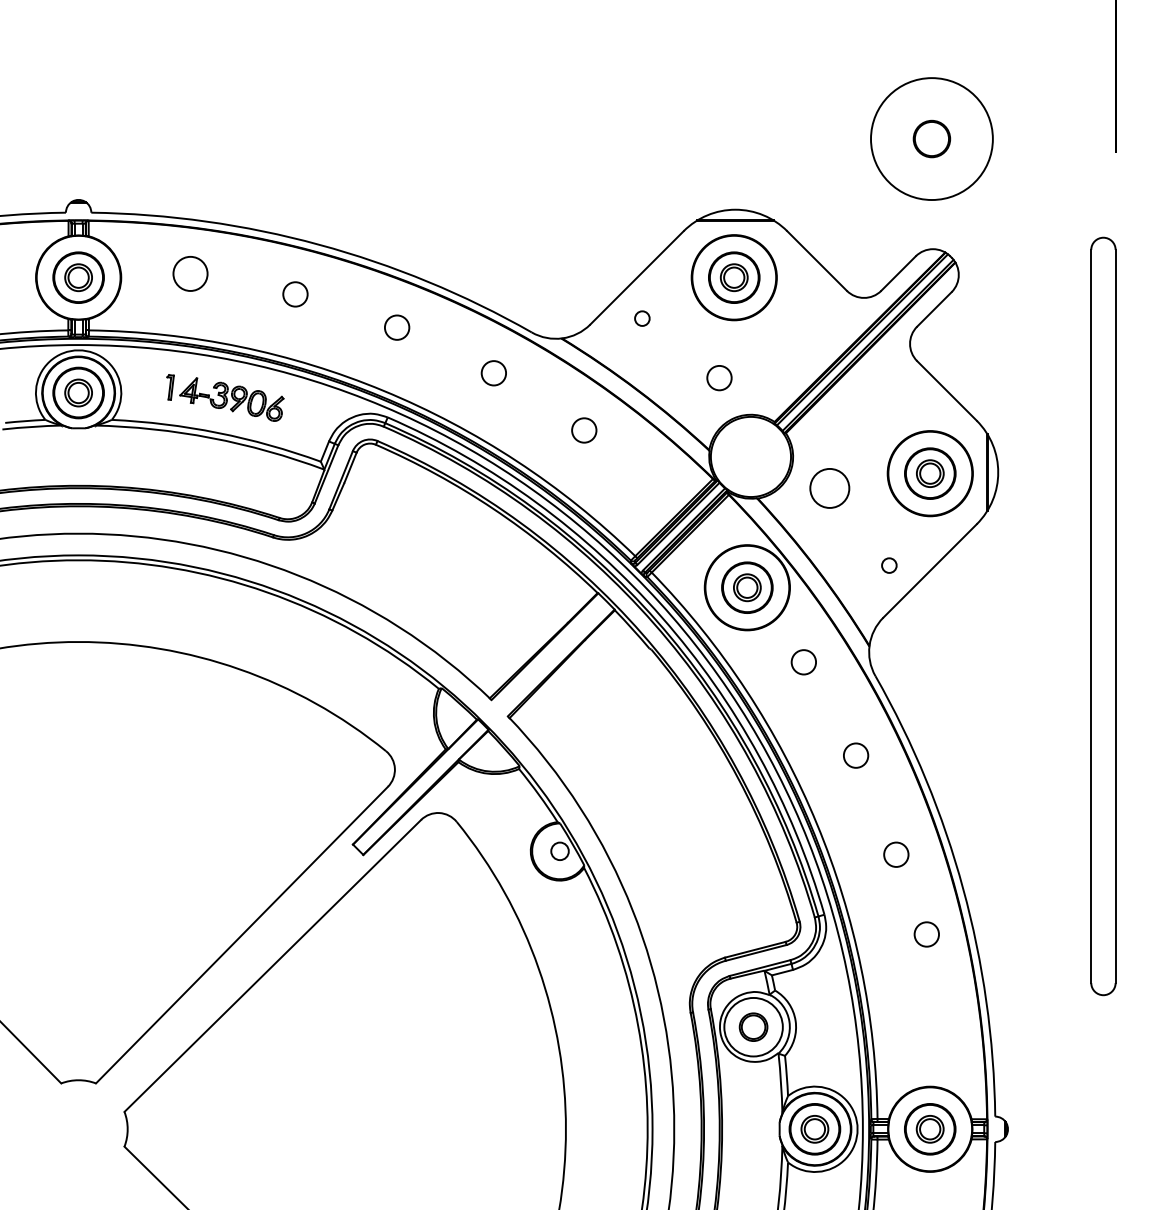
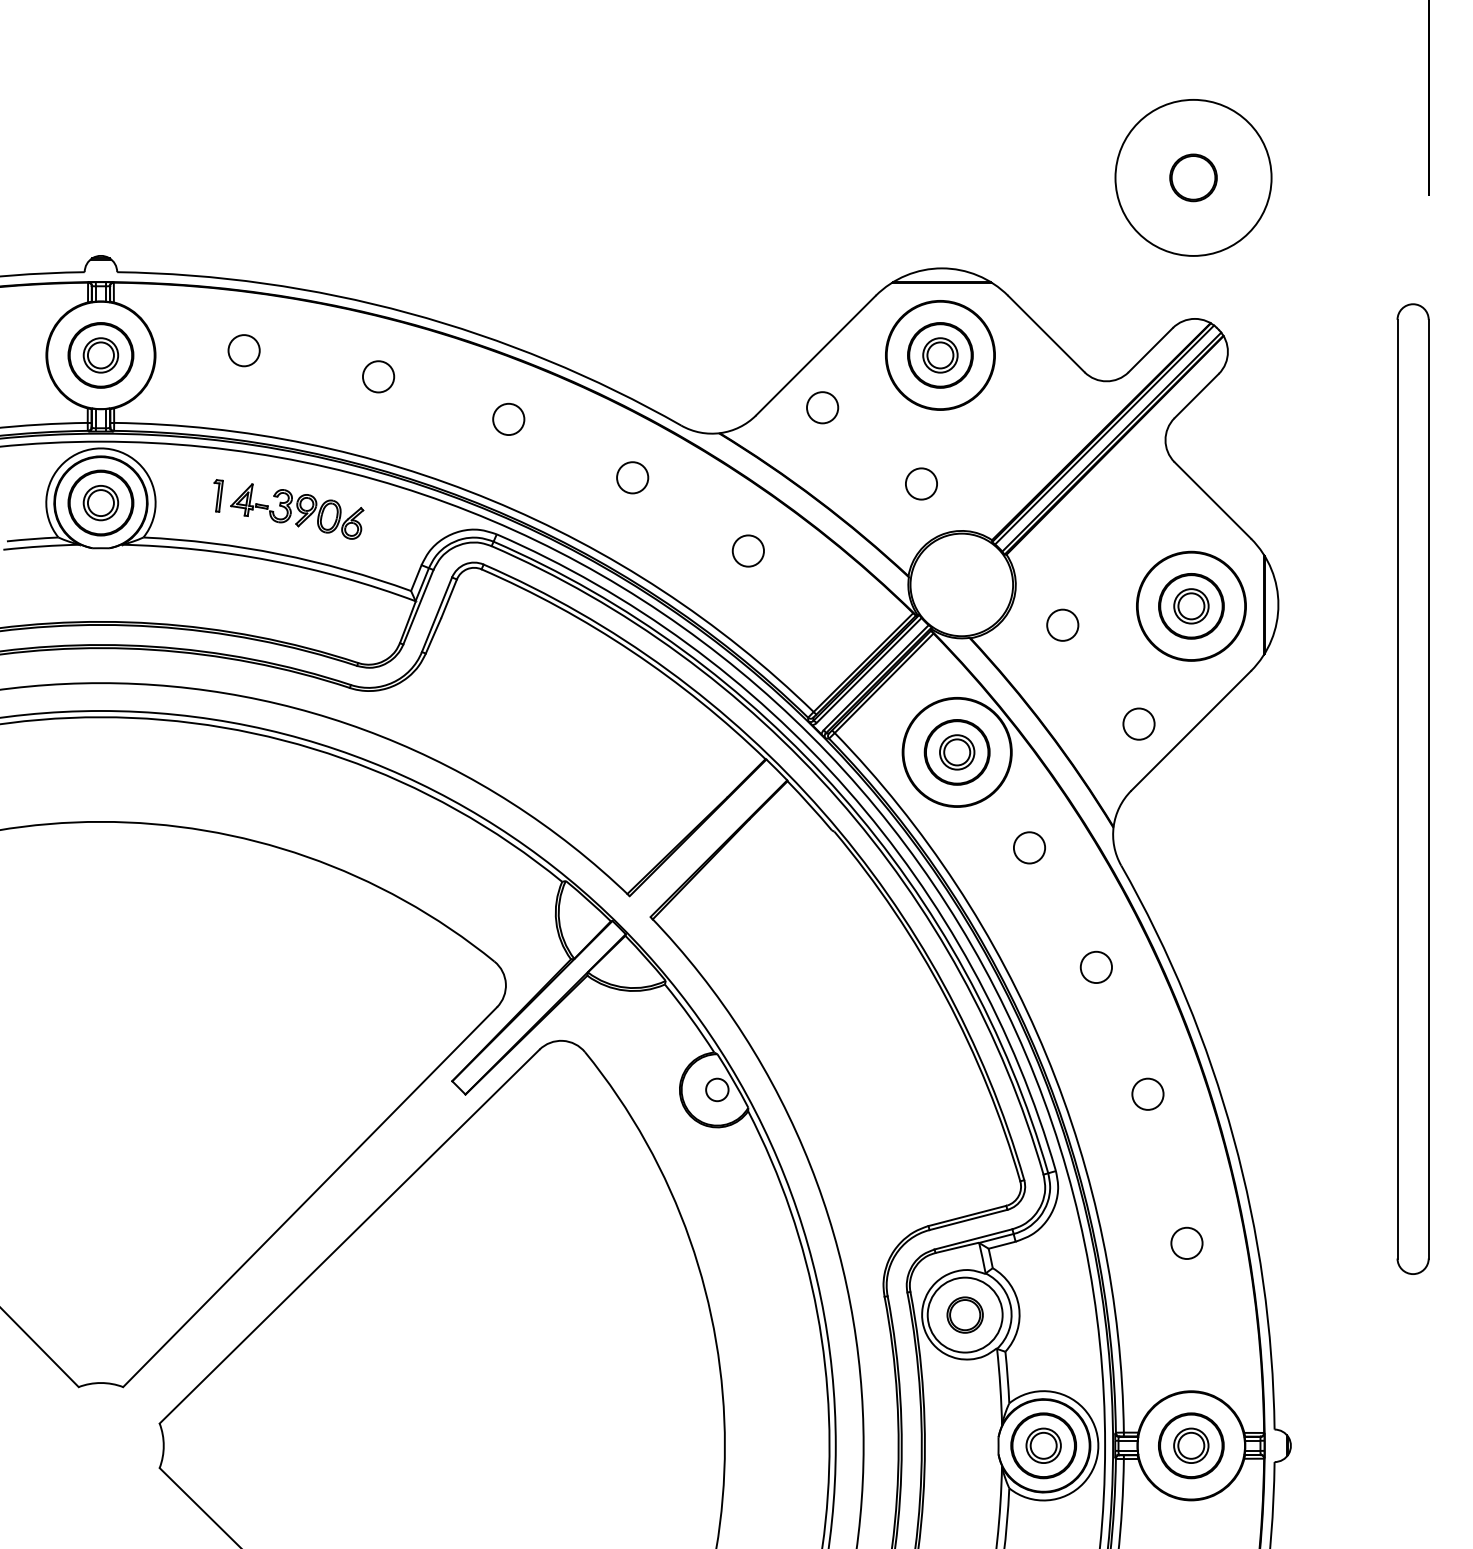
circle: (189, 273) -> (243, 350), size x0.71
circle: (642, 318) -> (822, 407), size x1.67
circle: (829, 487) -> (1062, 624), size x0.62
circle: (888, 565) -> (1138, 723), size x1.67
circle: (926, 933) -> (1186, 1242), moved

